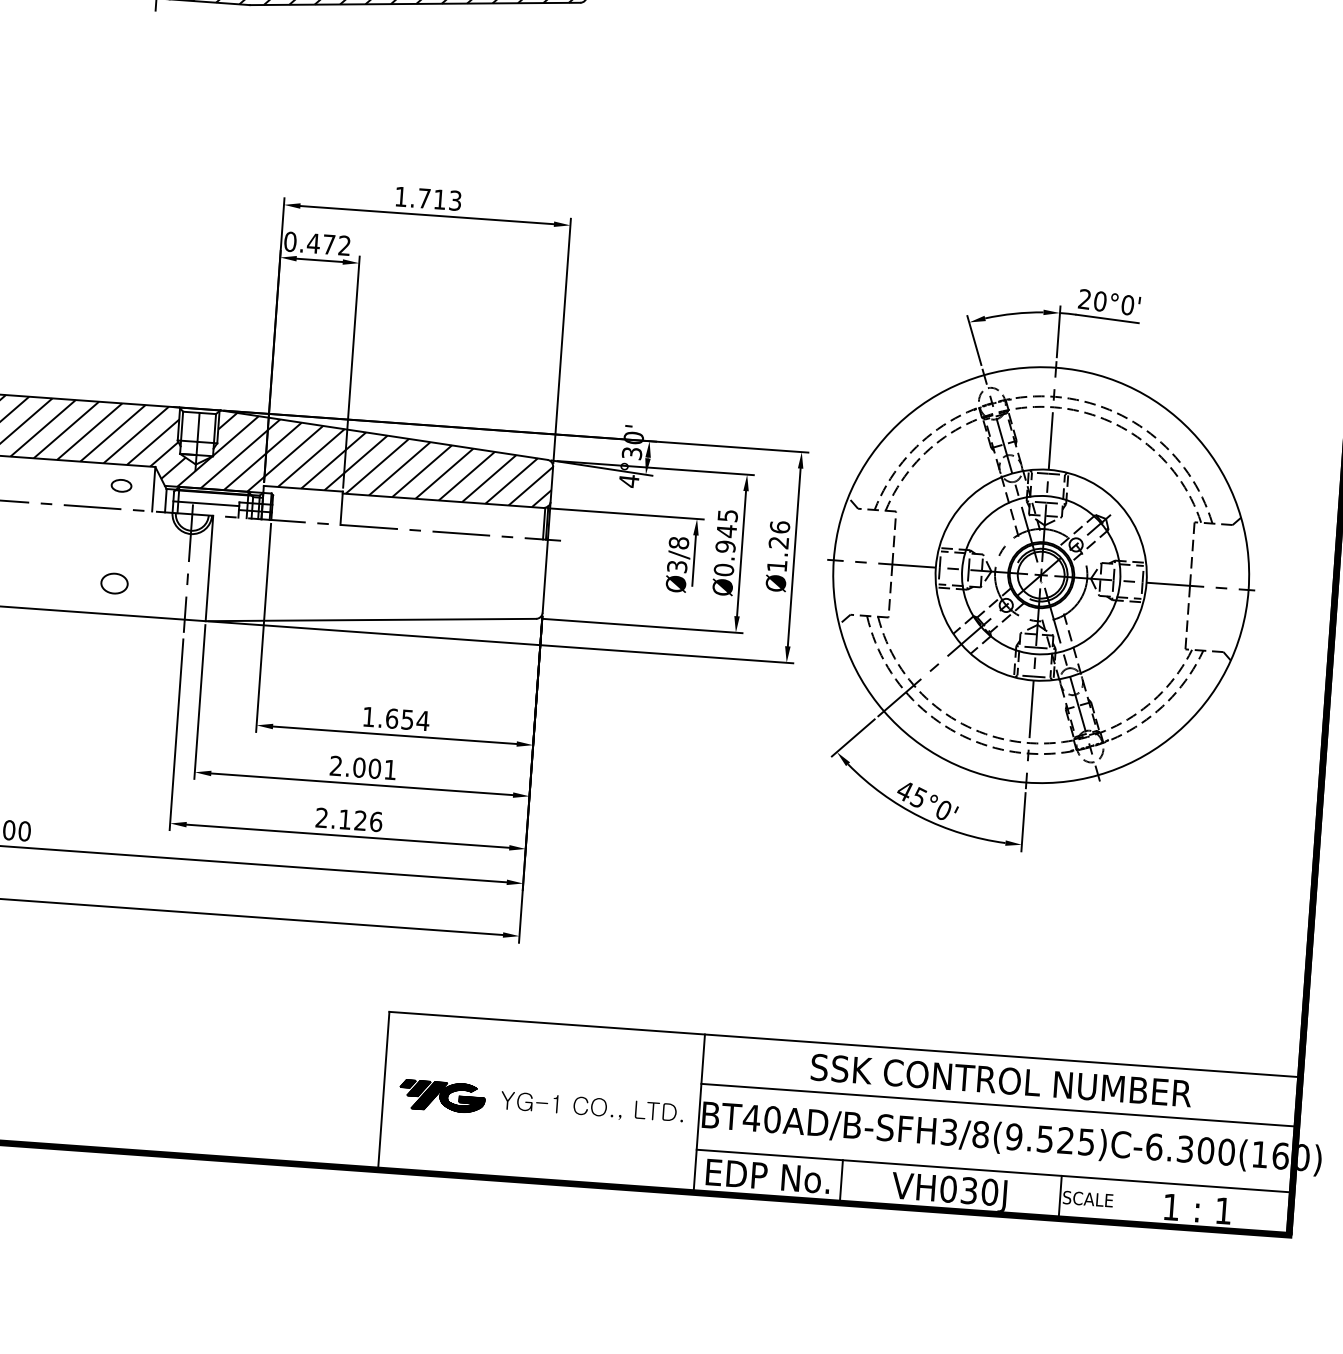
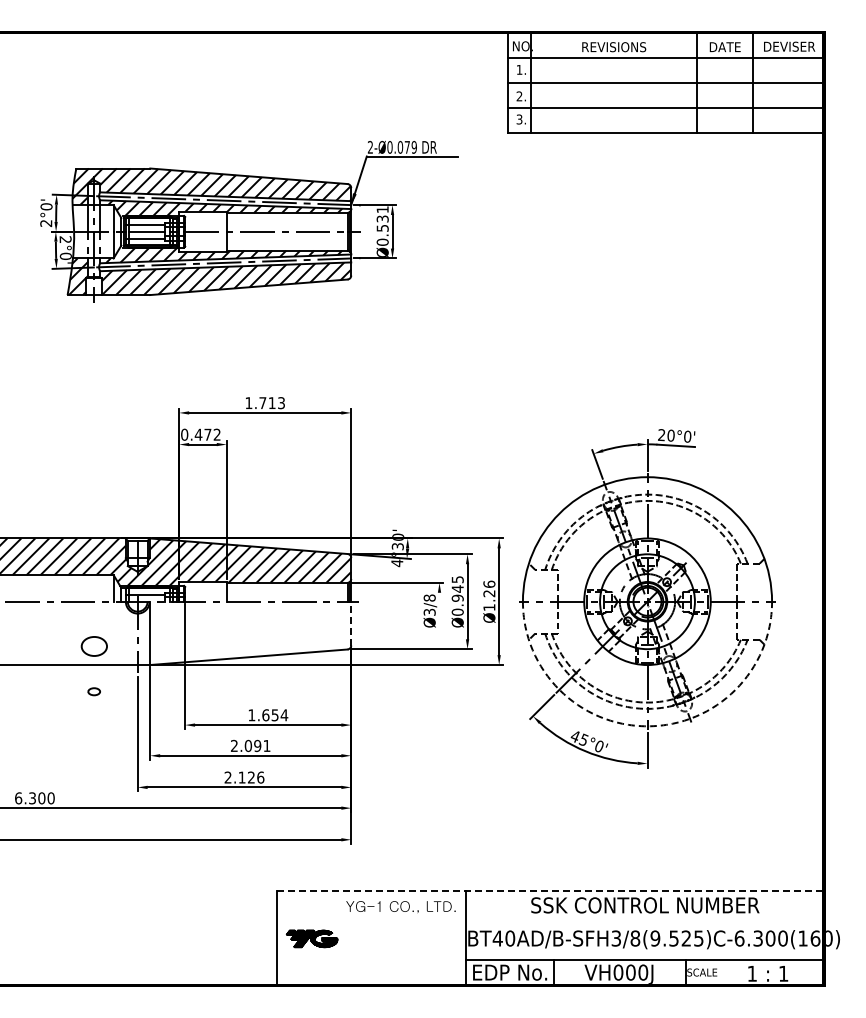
part: (120, 485) -> (93, 691), moved
line: (694, 559) -> (439, 607), removed
line: (545, 576) -> (351, 623), solid -> dashed
part: (113, 583) -> (93, 646), size x1.6
text: (374, 769) -> (257, 746), 2.001 -> 2.091
arc: (1026, 782) -> (647, 726), solid -> dashed
line: (845, 1044) -> (550, 890), solid -> dashed
line: (998, 1105) -> (644, 920), removed
text: (591, 1108) -> (400, 907), moved
text: (968, 1190) -> (630, 972), VH030J -> VH000J

